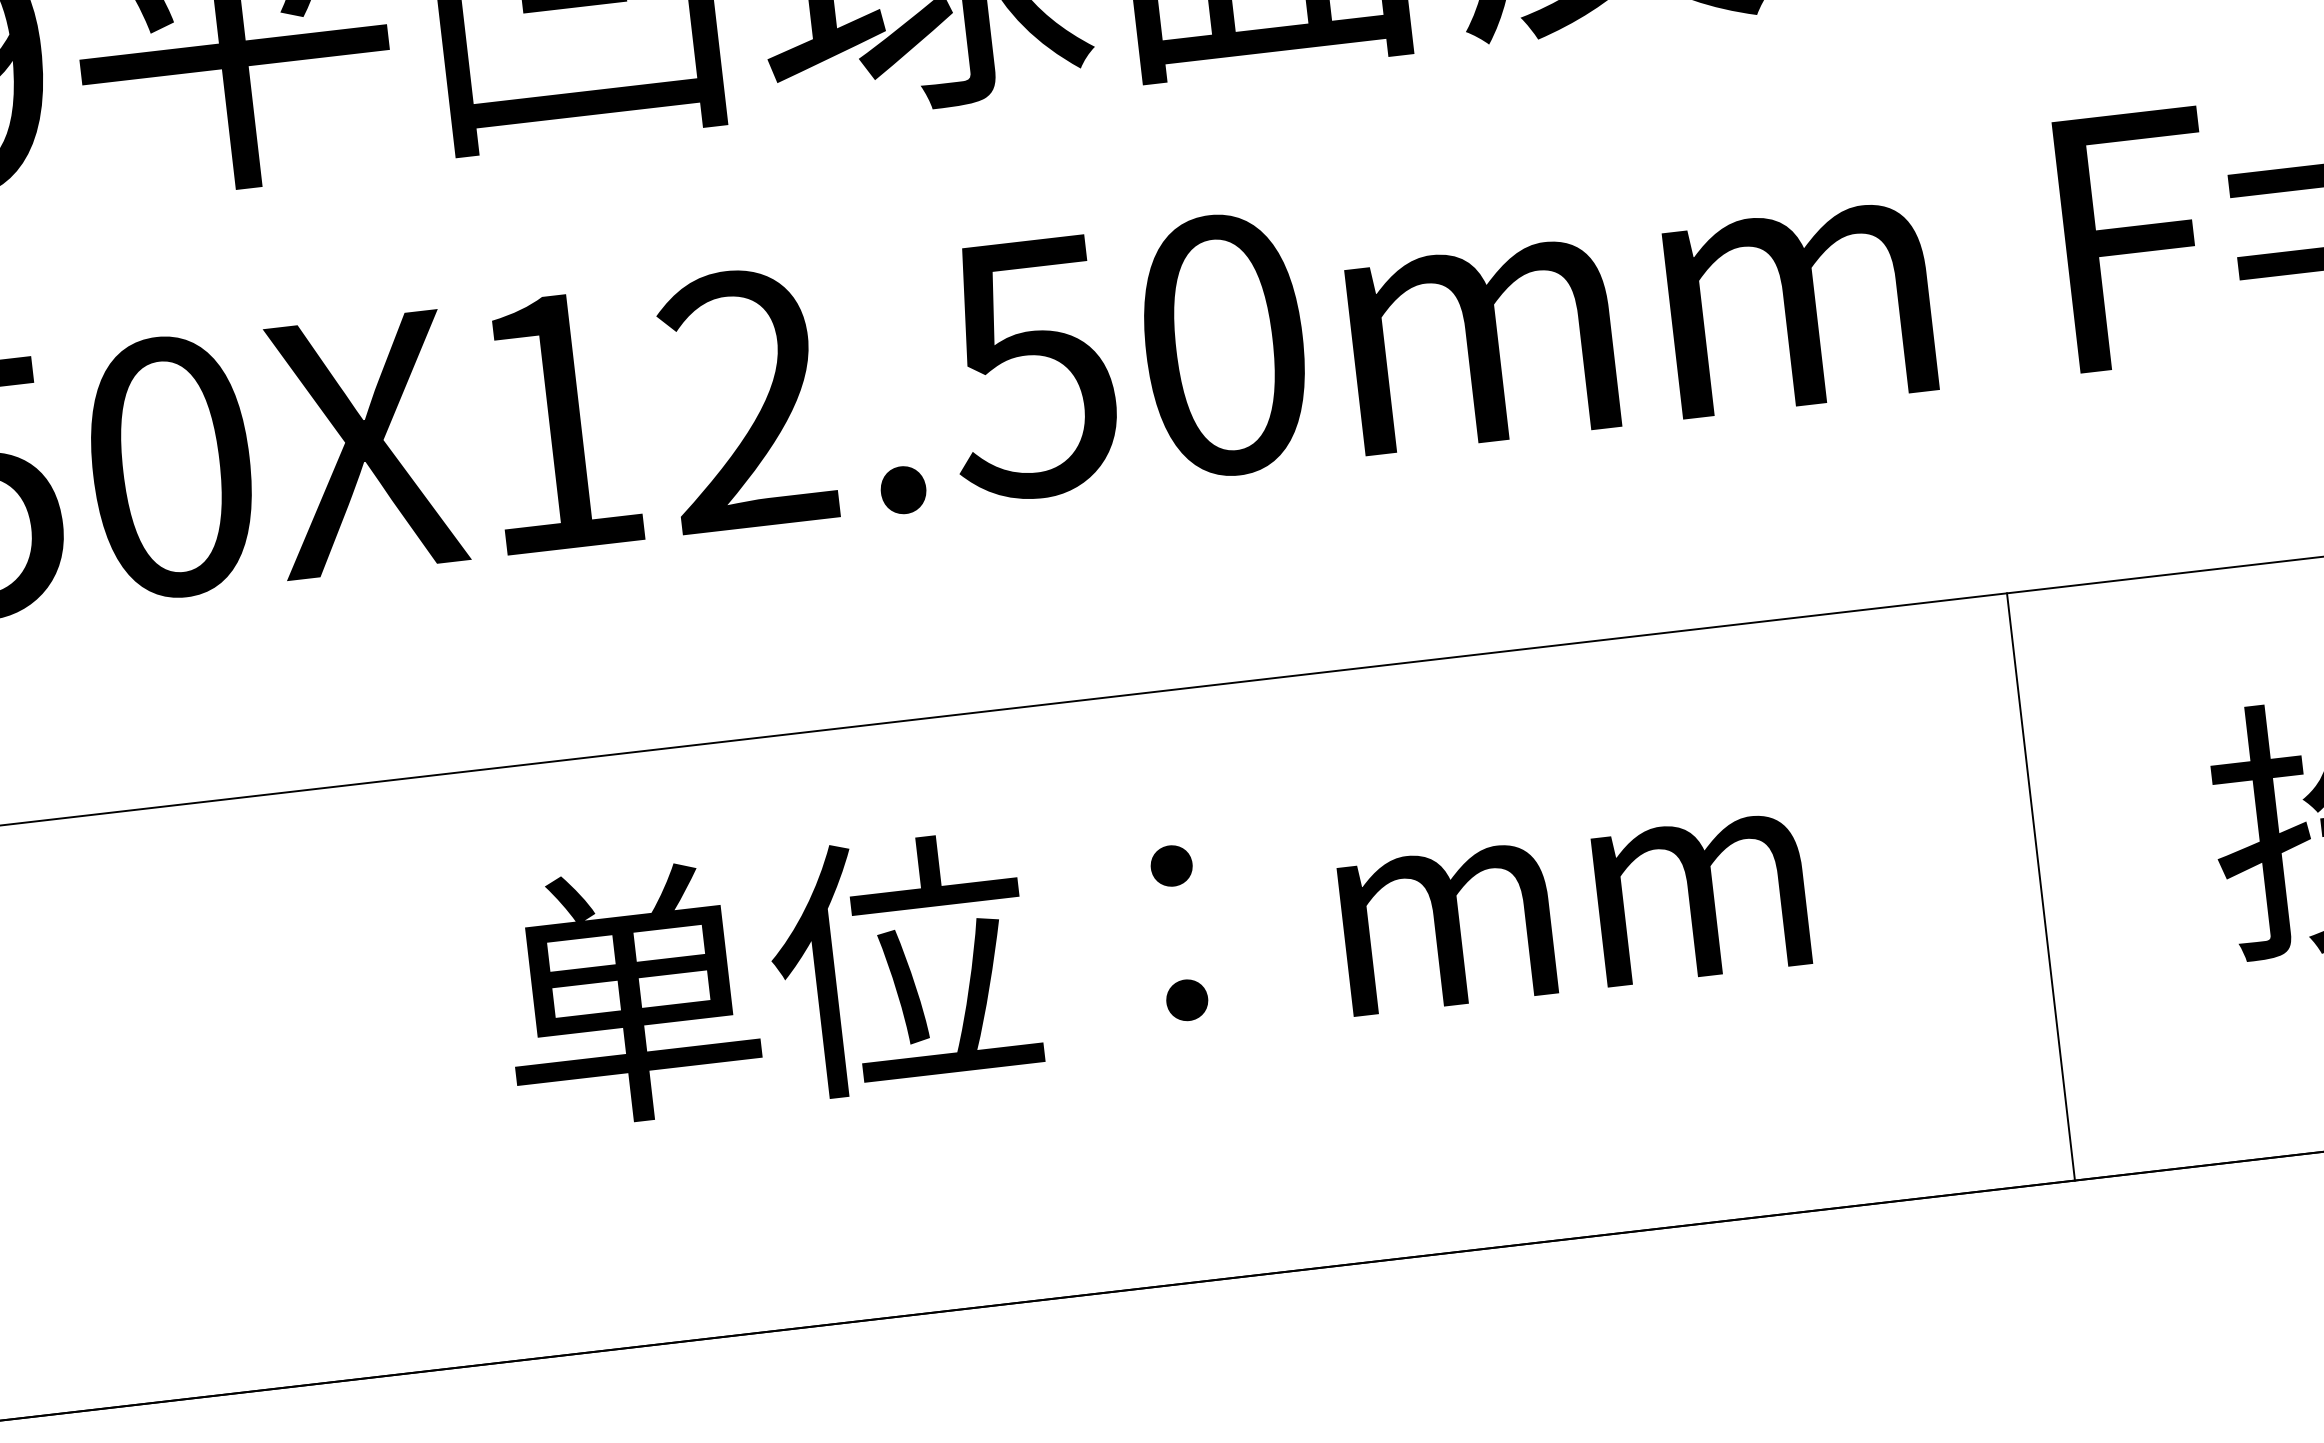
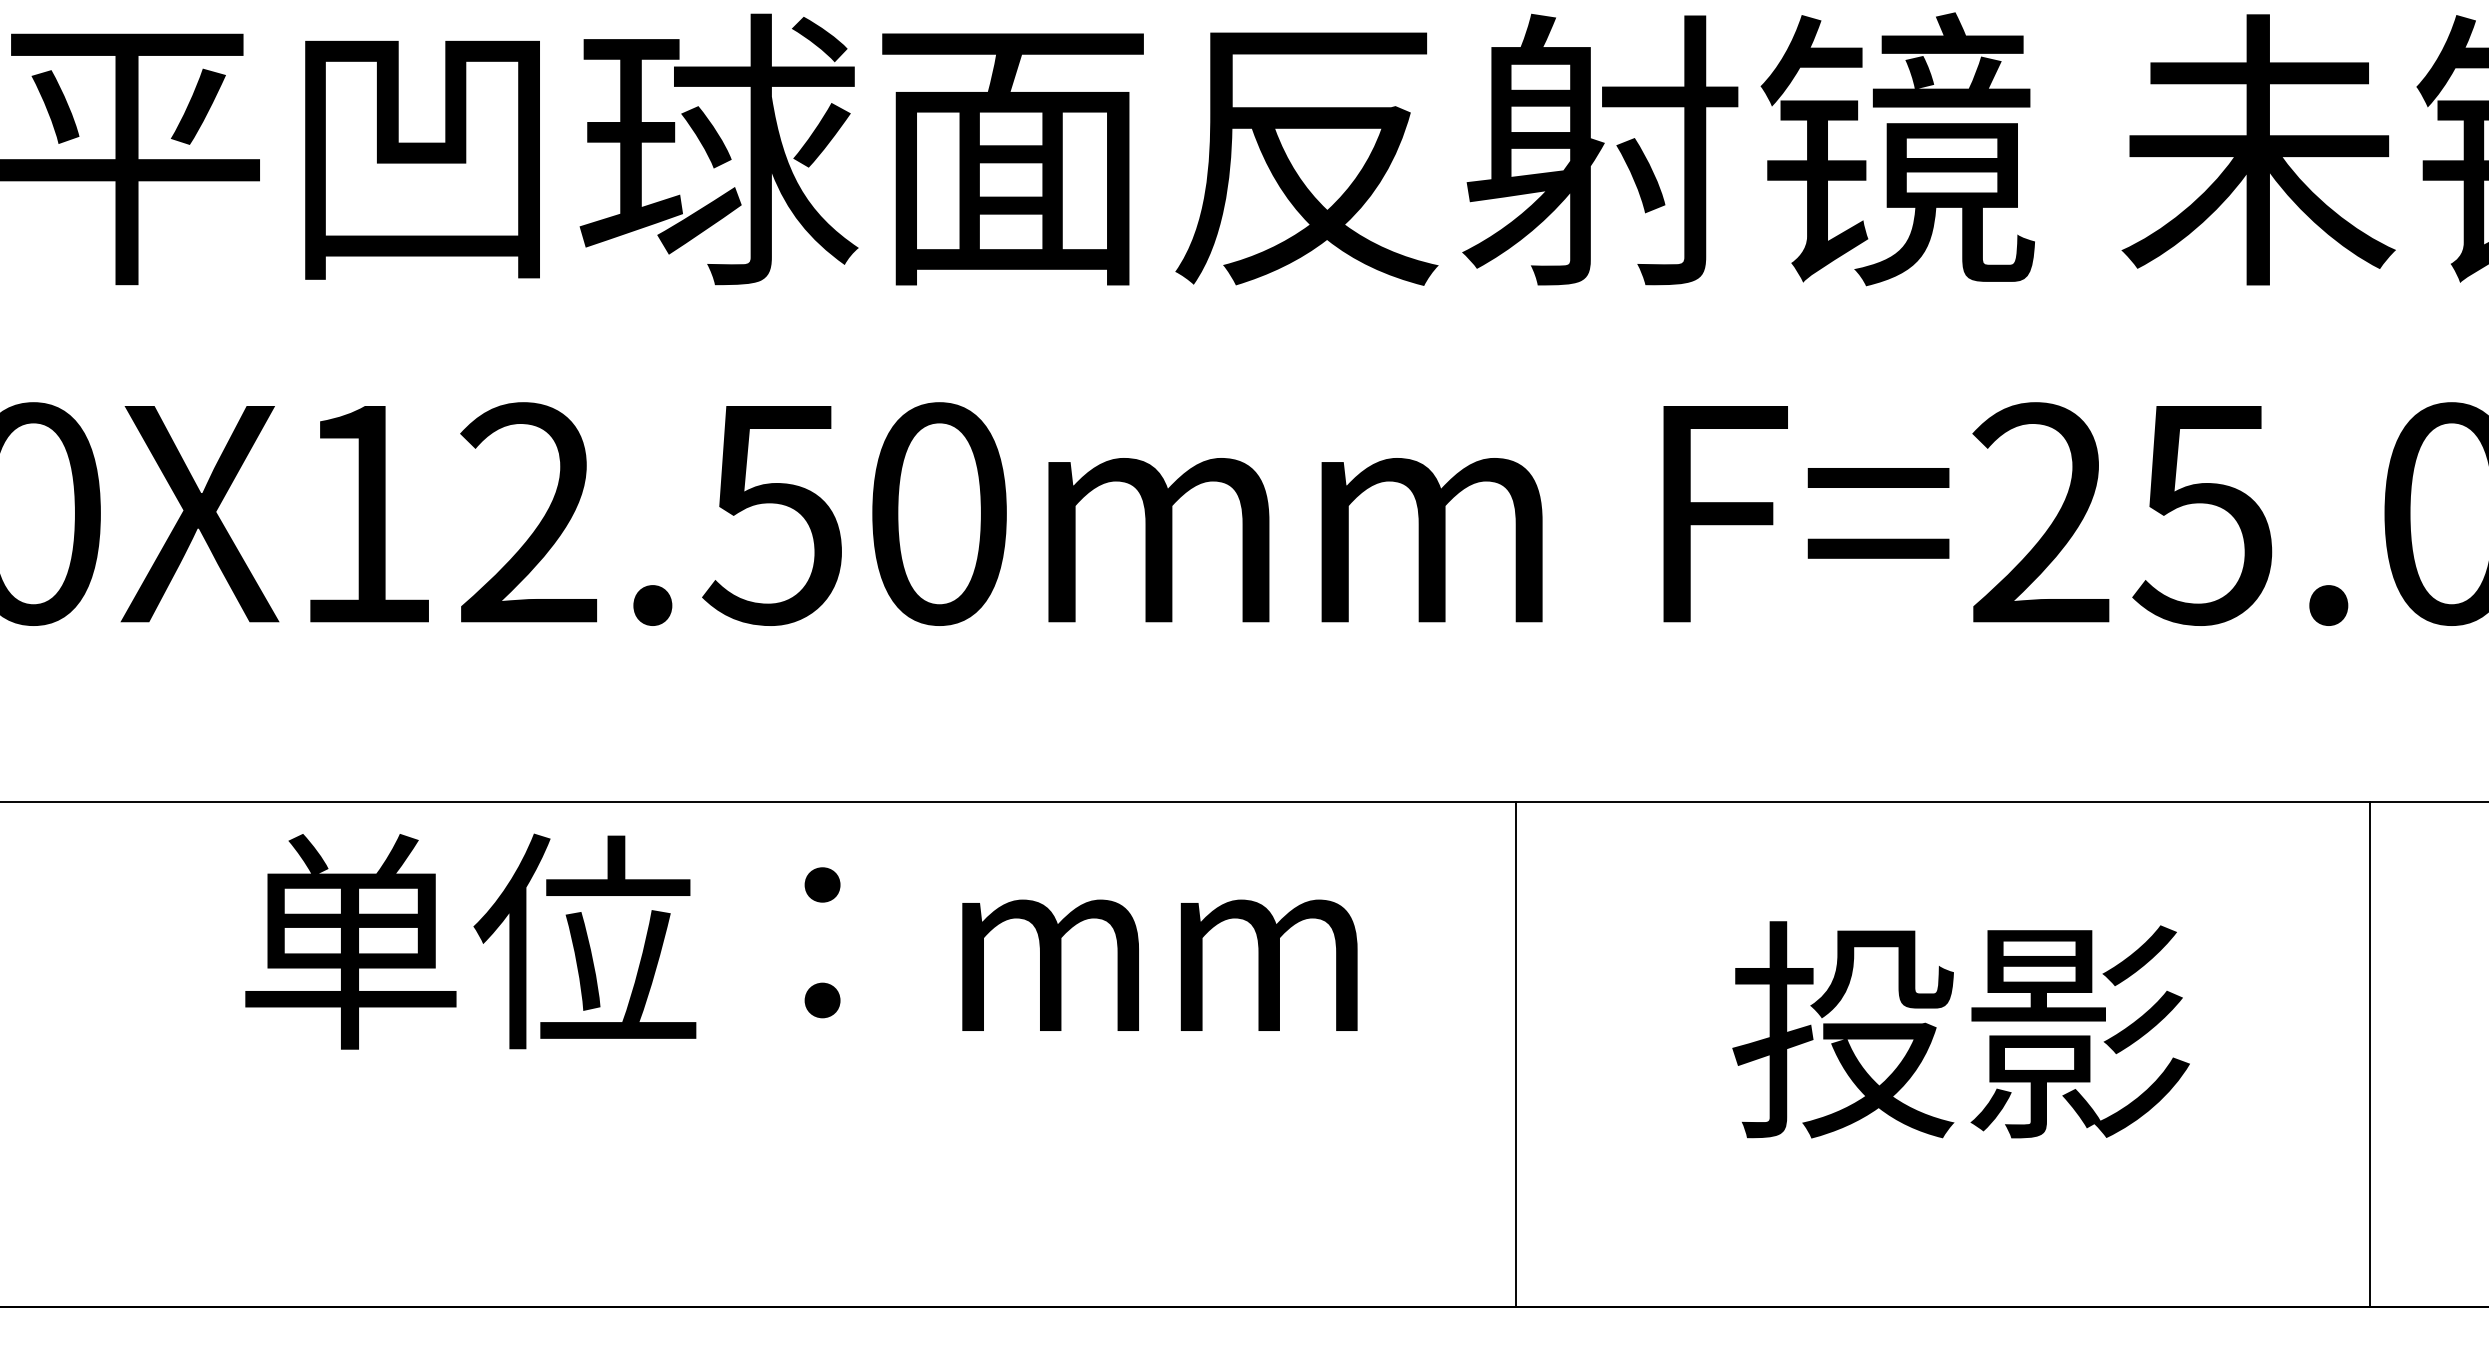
line: (2040, 886) -> (1515, 1053), moved
text: (1154, 934) -> (801, 941), moved

